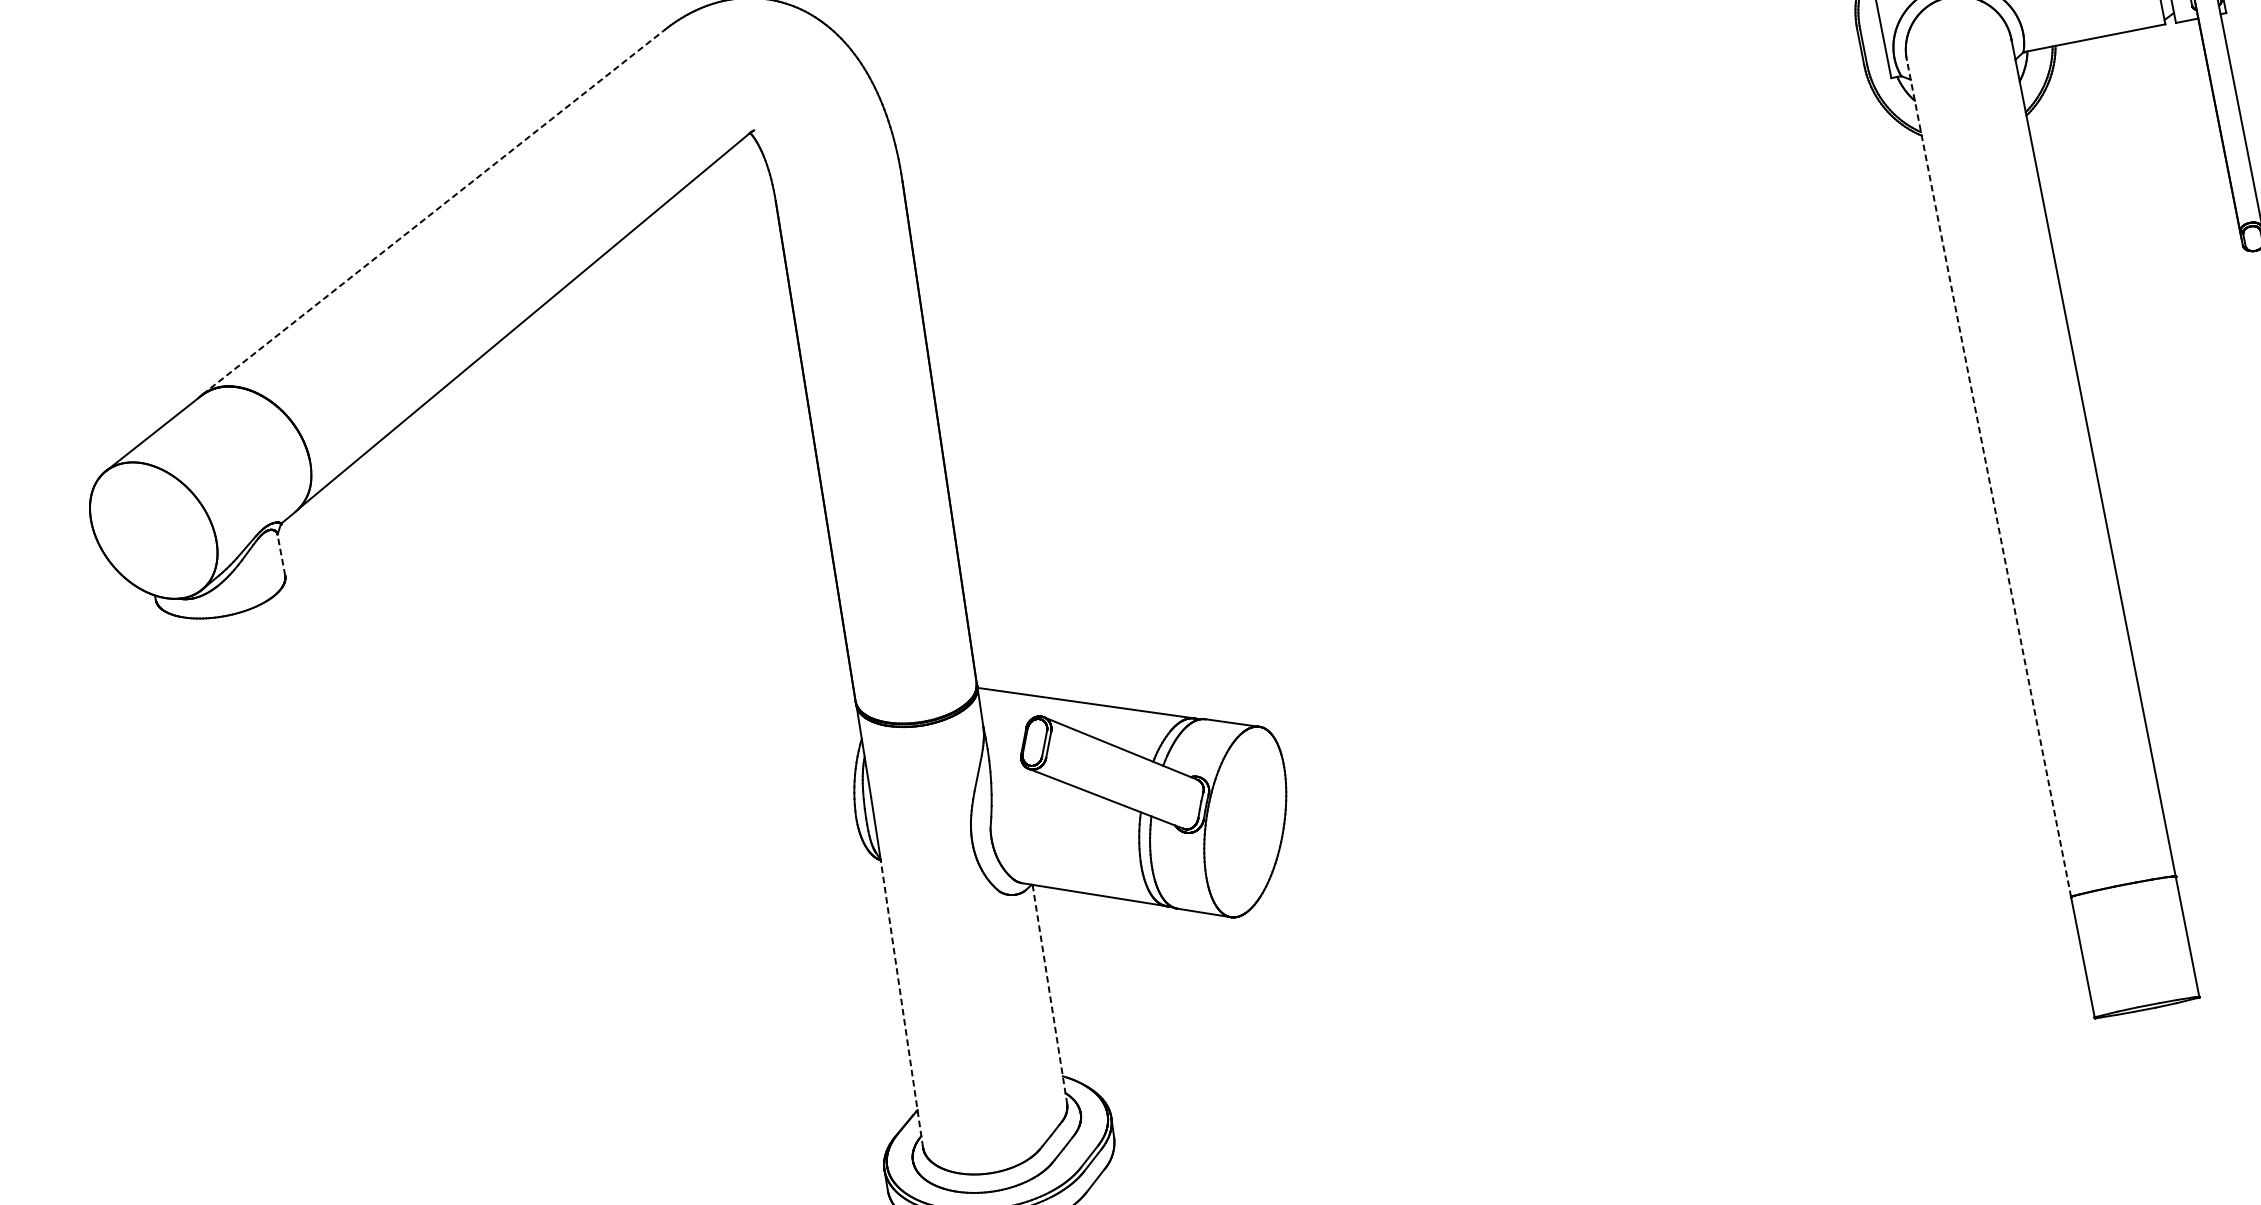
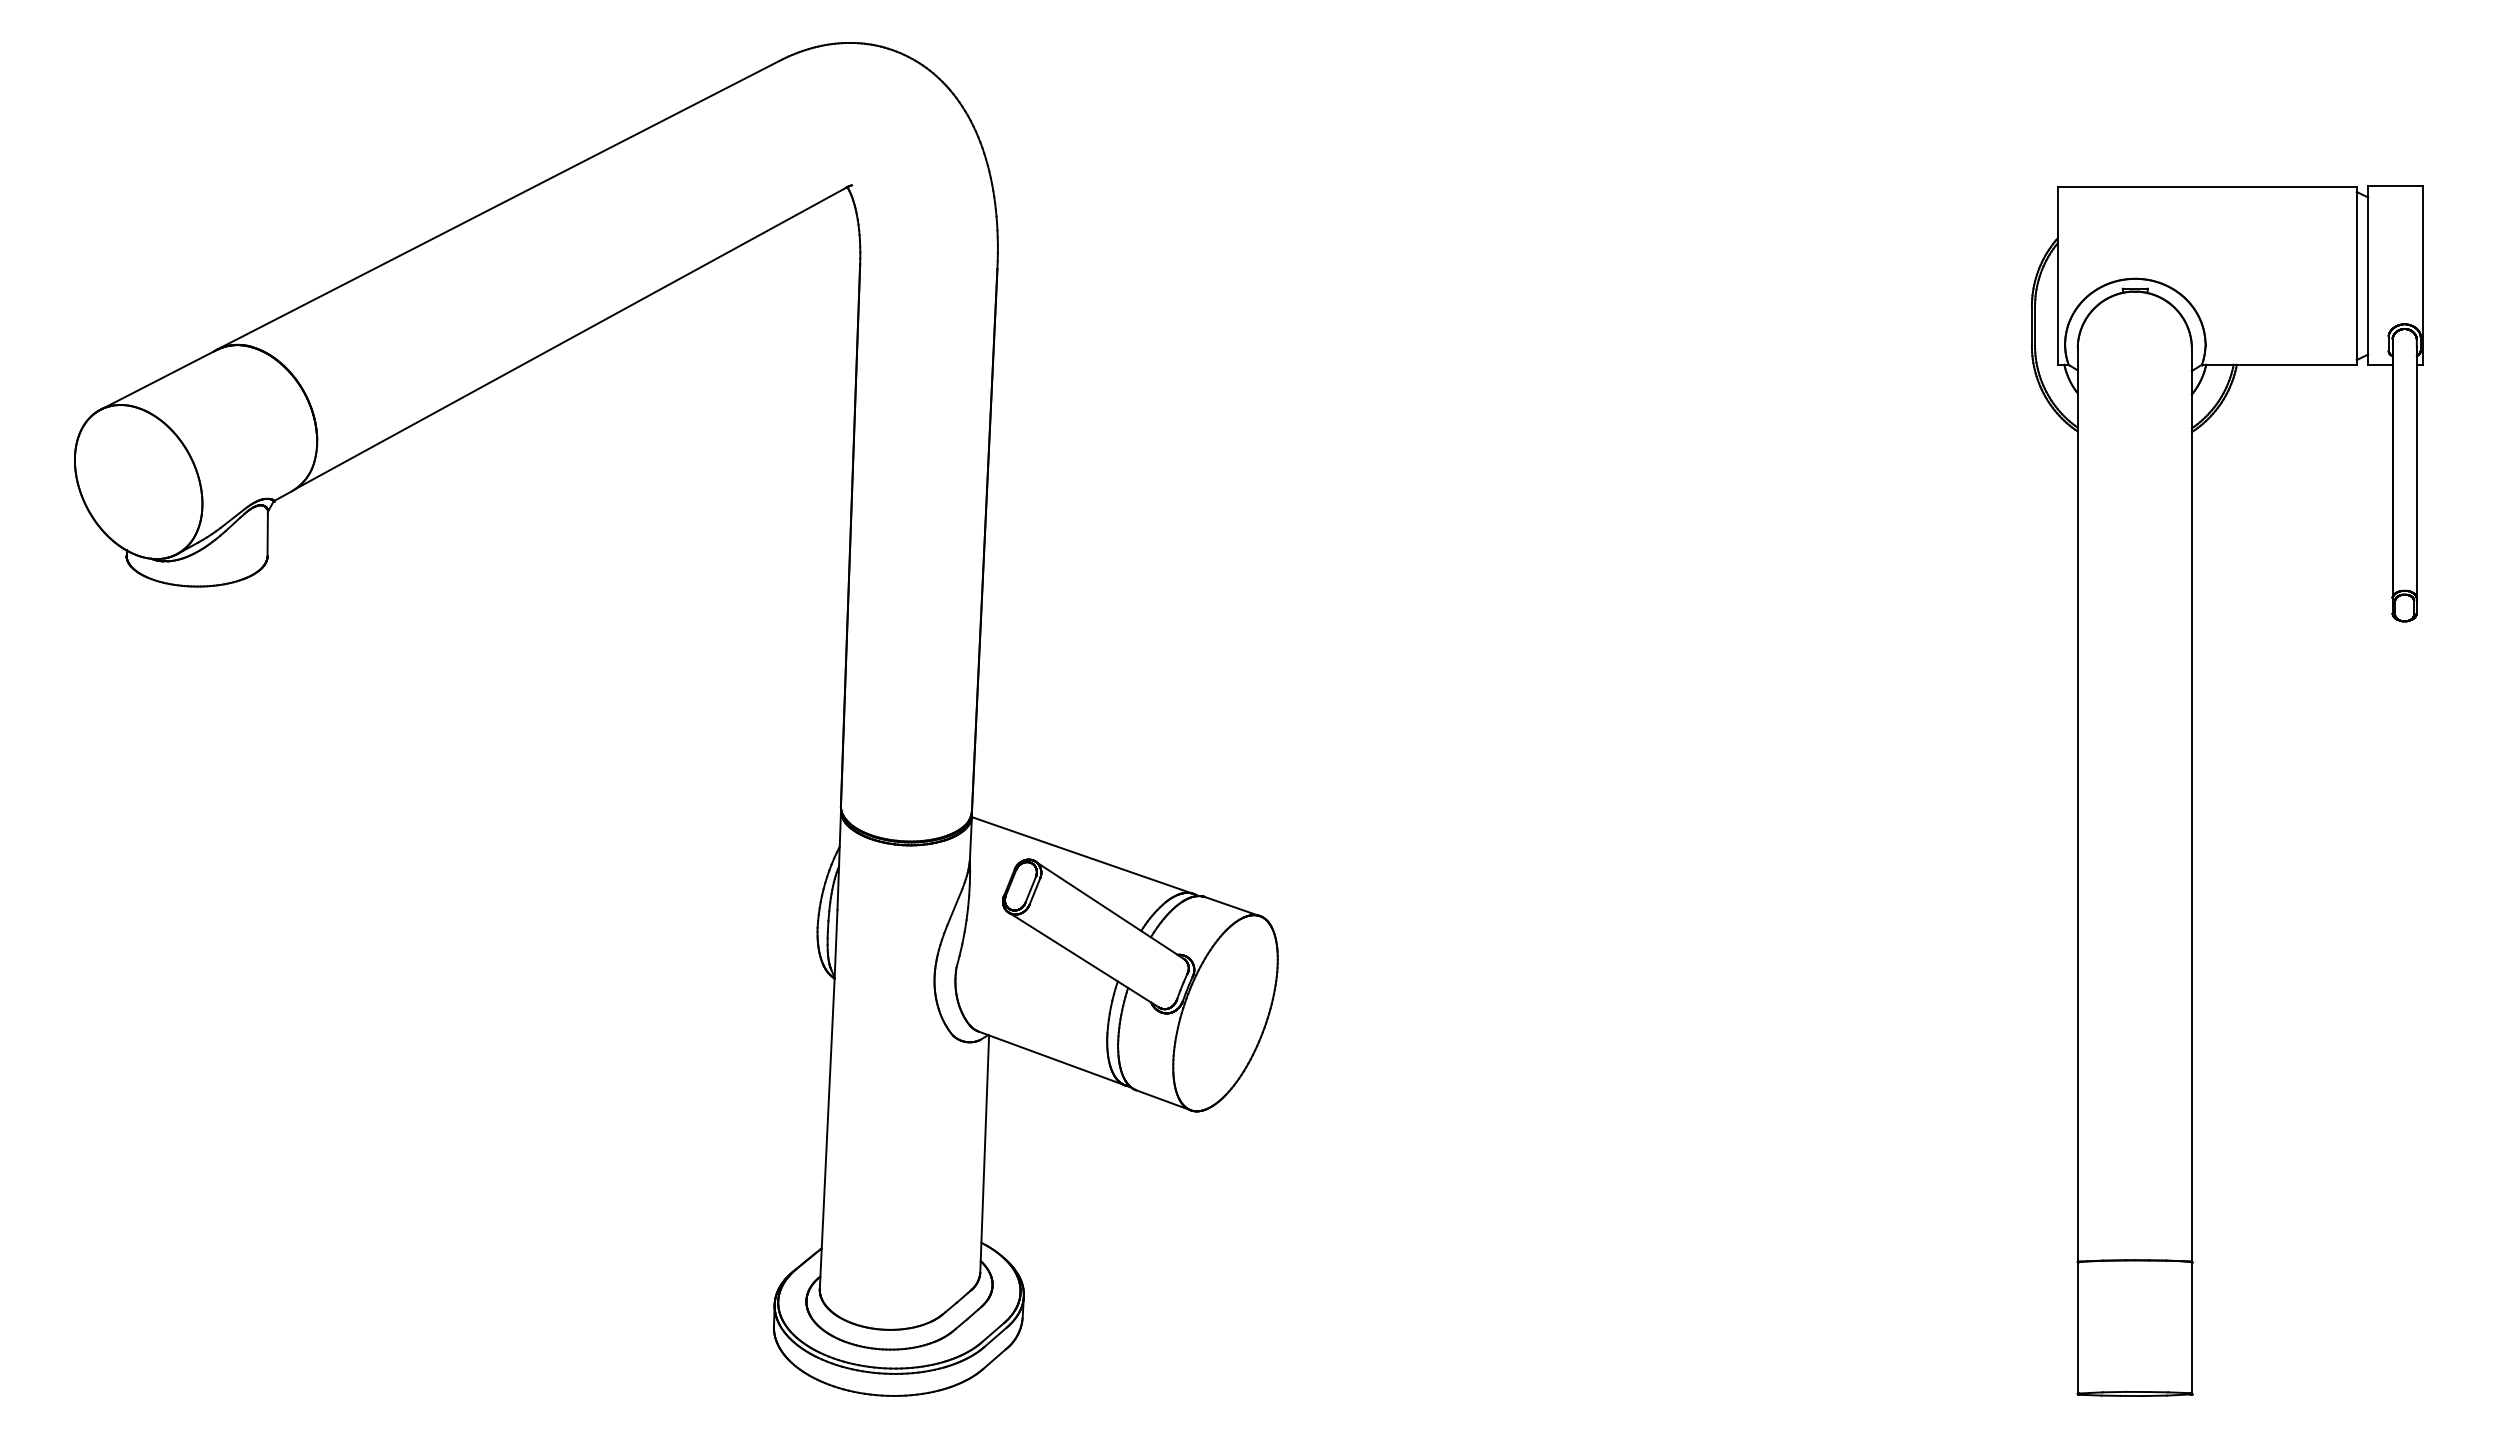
line: (433, 212) -> (498, 205), dashed -> solid
line: (1988, 478) -> (2077, 805), dashed -> solid
line: (281, 554) -> (267, 533), dashed -> solid
line: (1049, 994) -> (984, 1154), dashed -> solid
line: (902, 1004) -> (827, 1134), dashed -> solid

